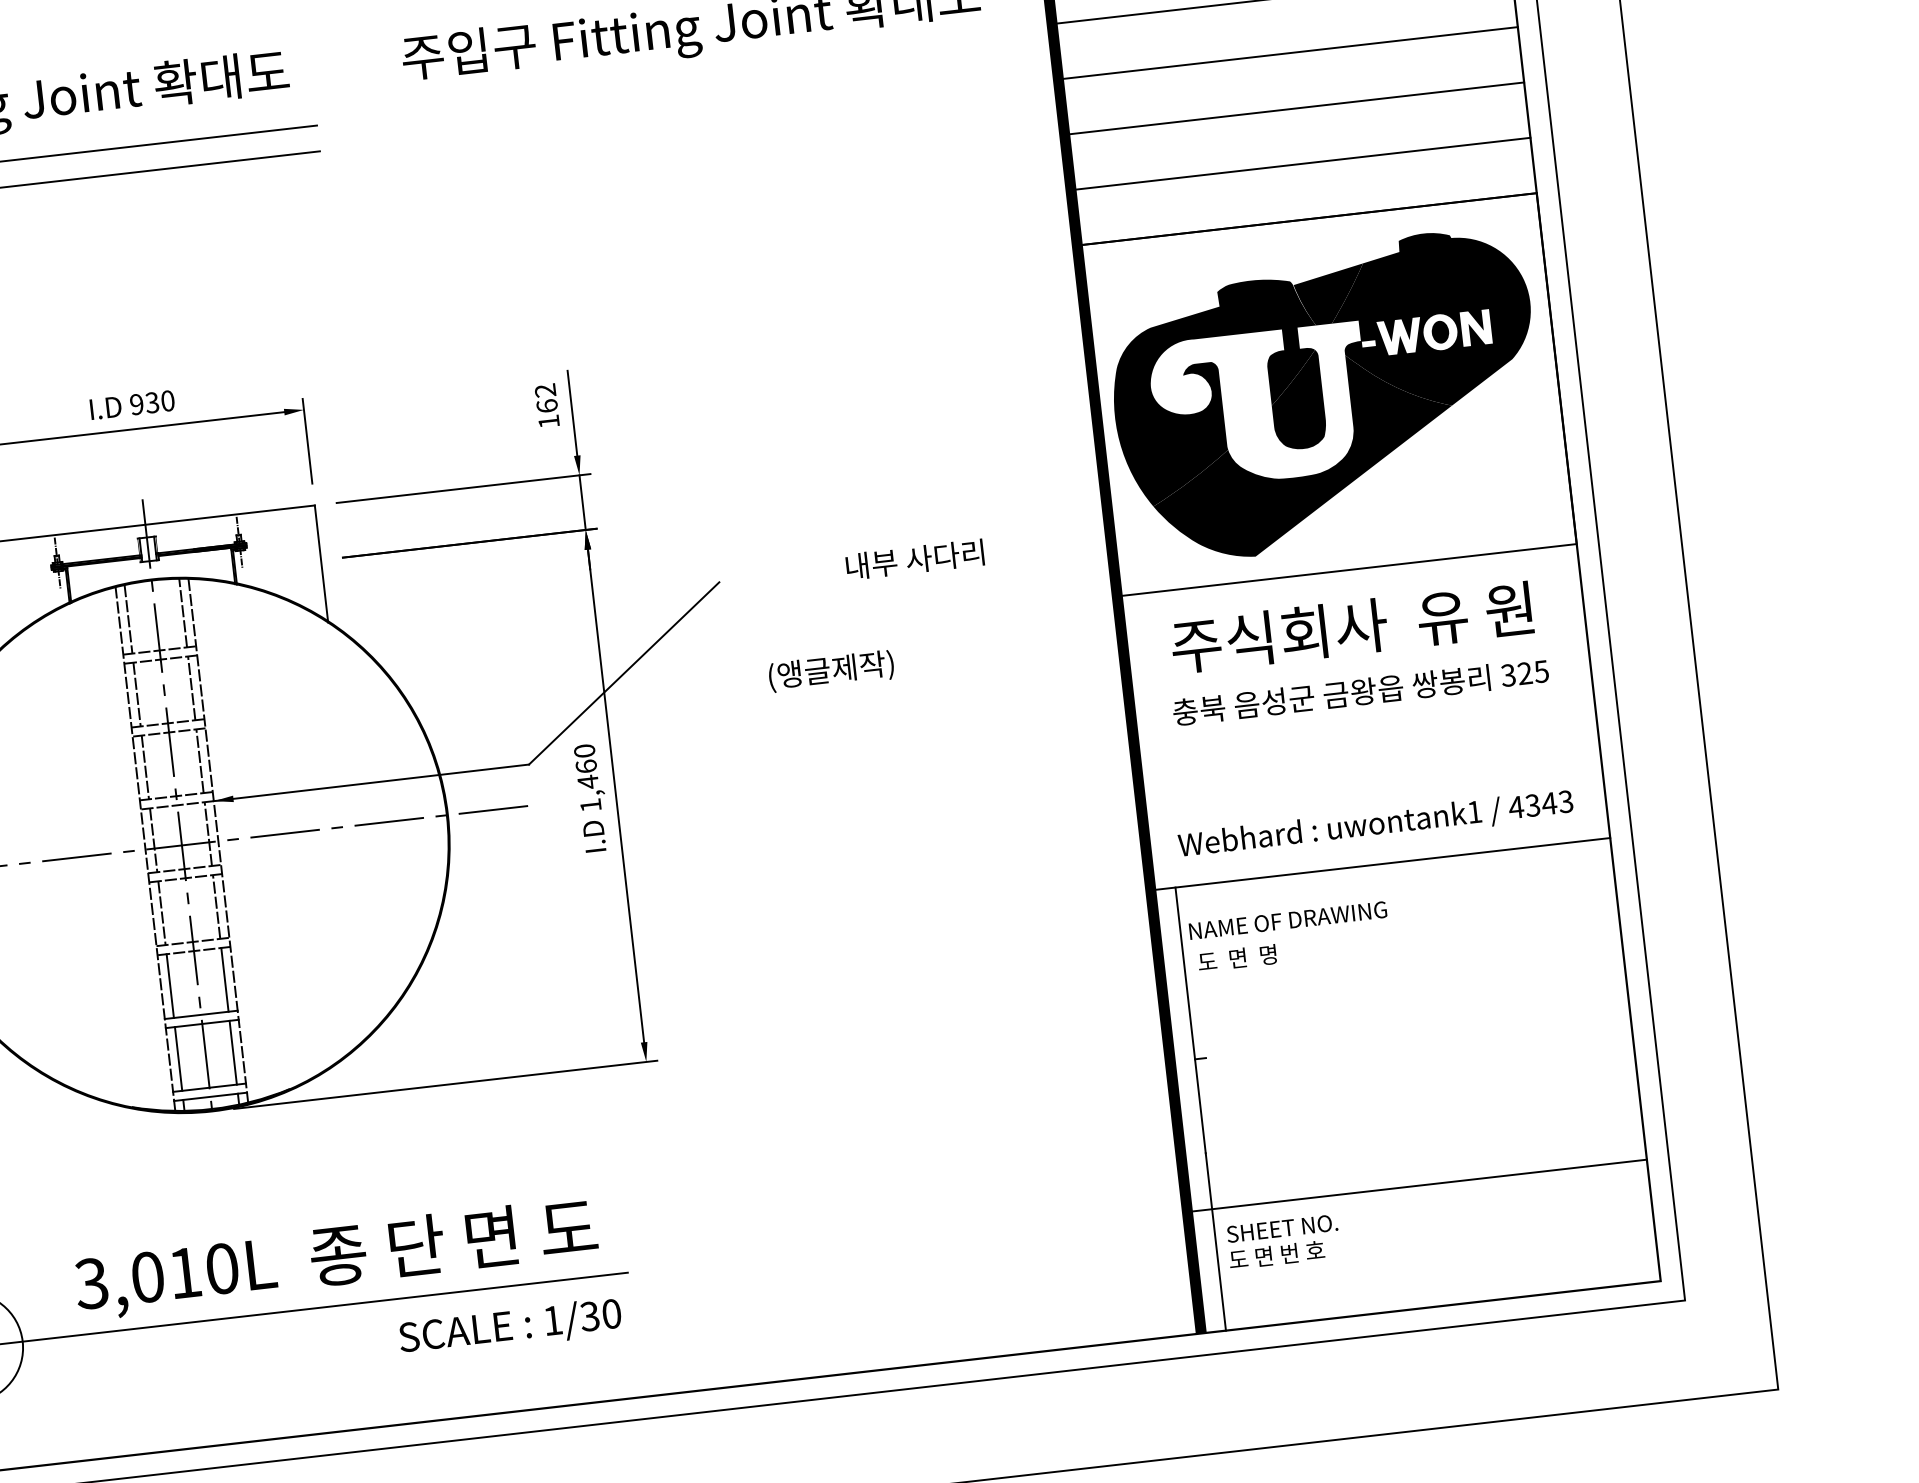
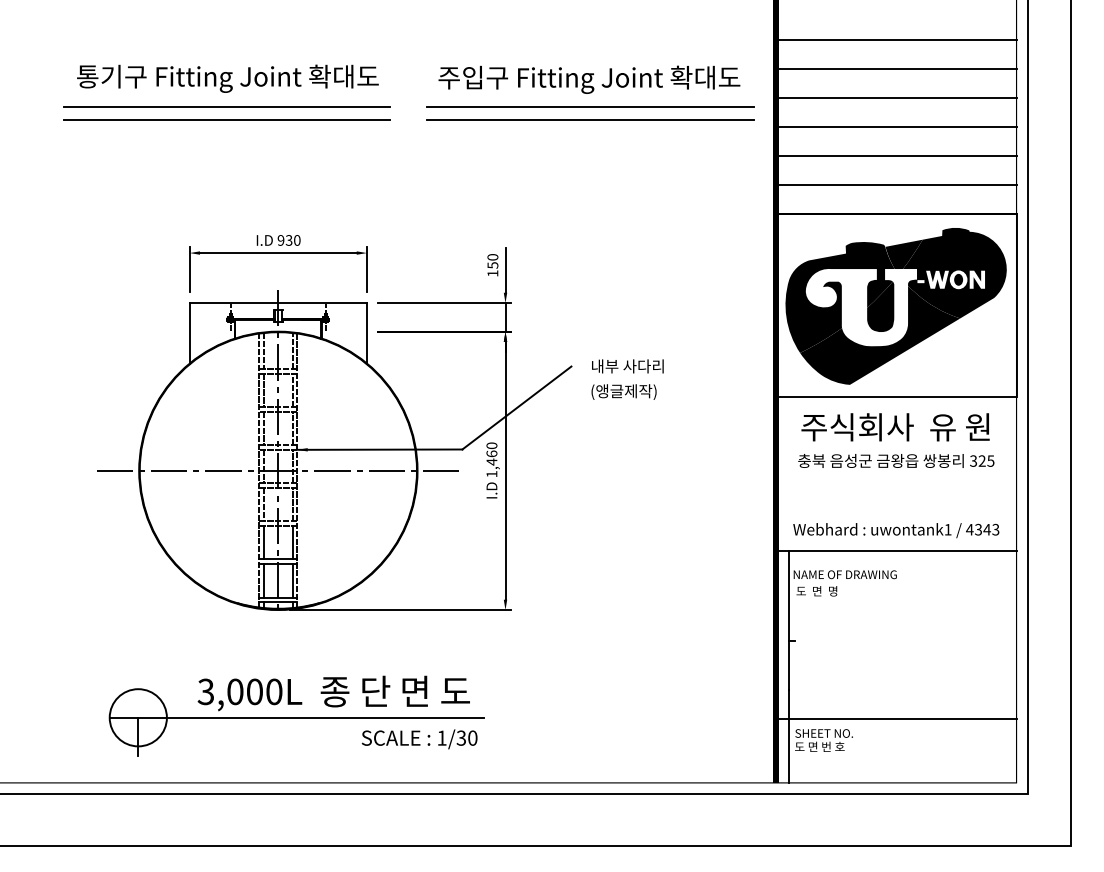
line: (699, 81) -> (590, 106), added
line: (702, 107) -> (590, 120), added
text: (545, 398) -> (492, 261), 162 -> 150
text: (914, 559) -> (627, 366), moved
text: (830, 670) -> (623, 391), moved
text: (184, 1272) -> (254, 691), 3,010L -> 3,000L

